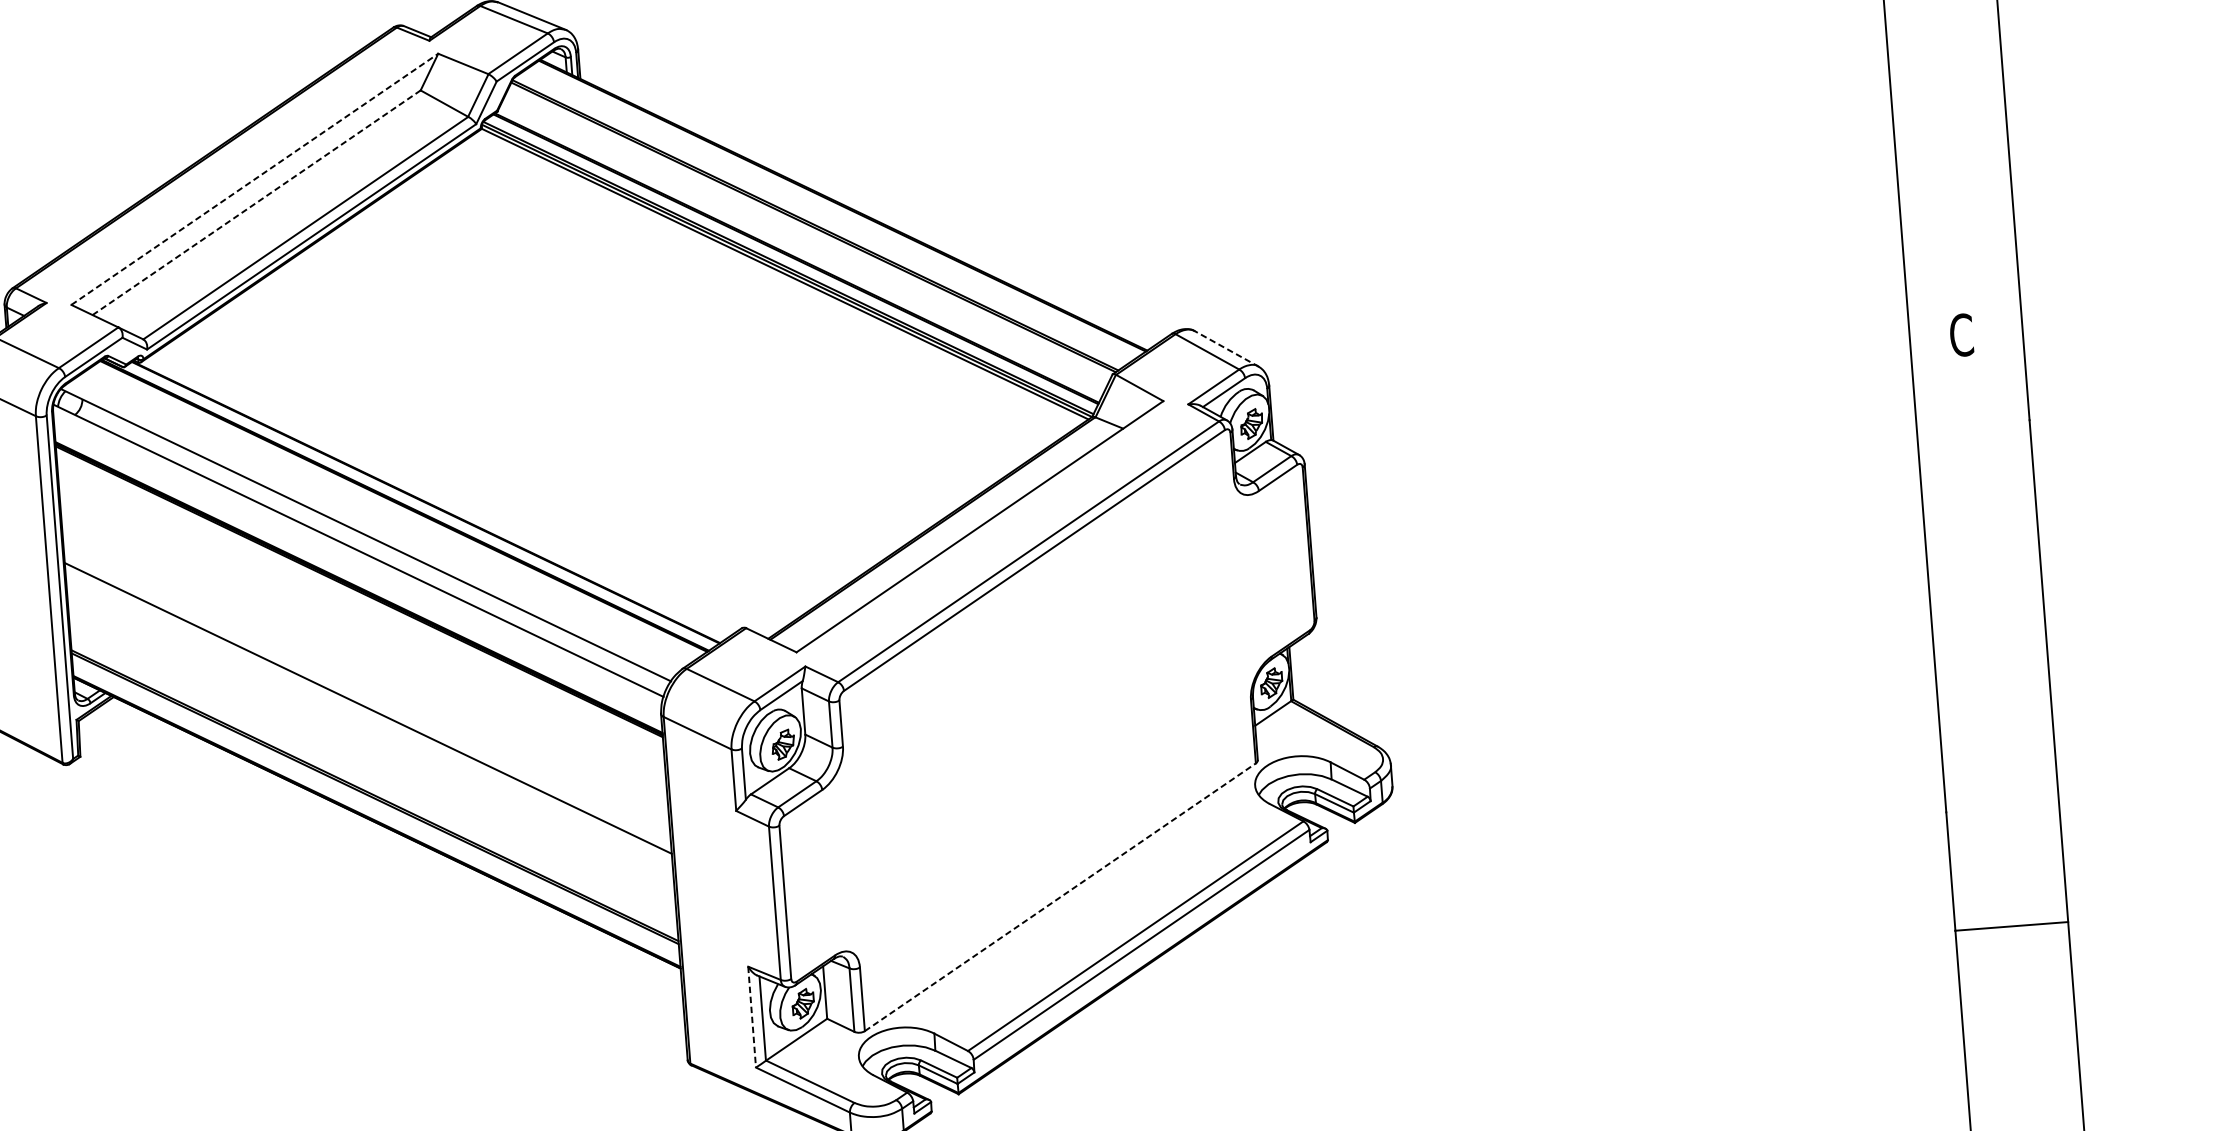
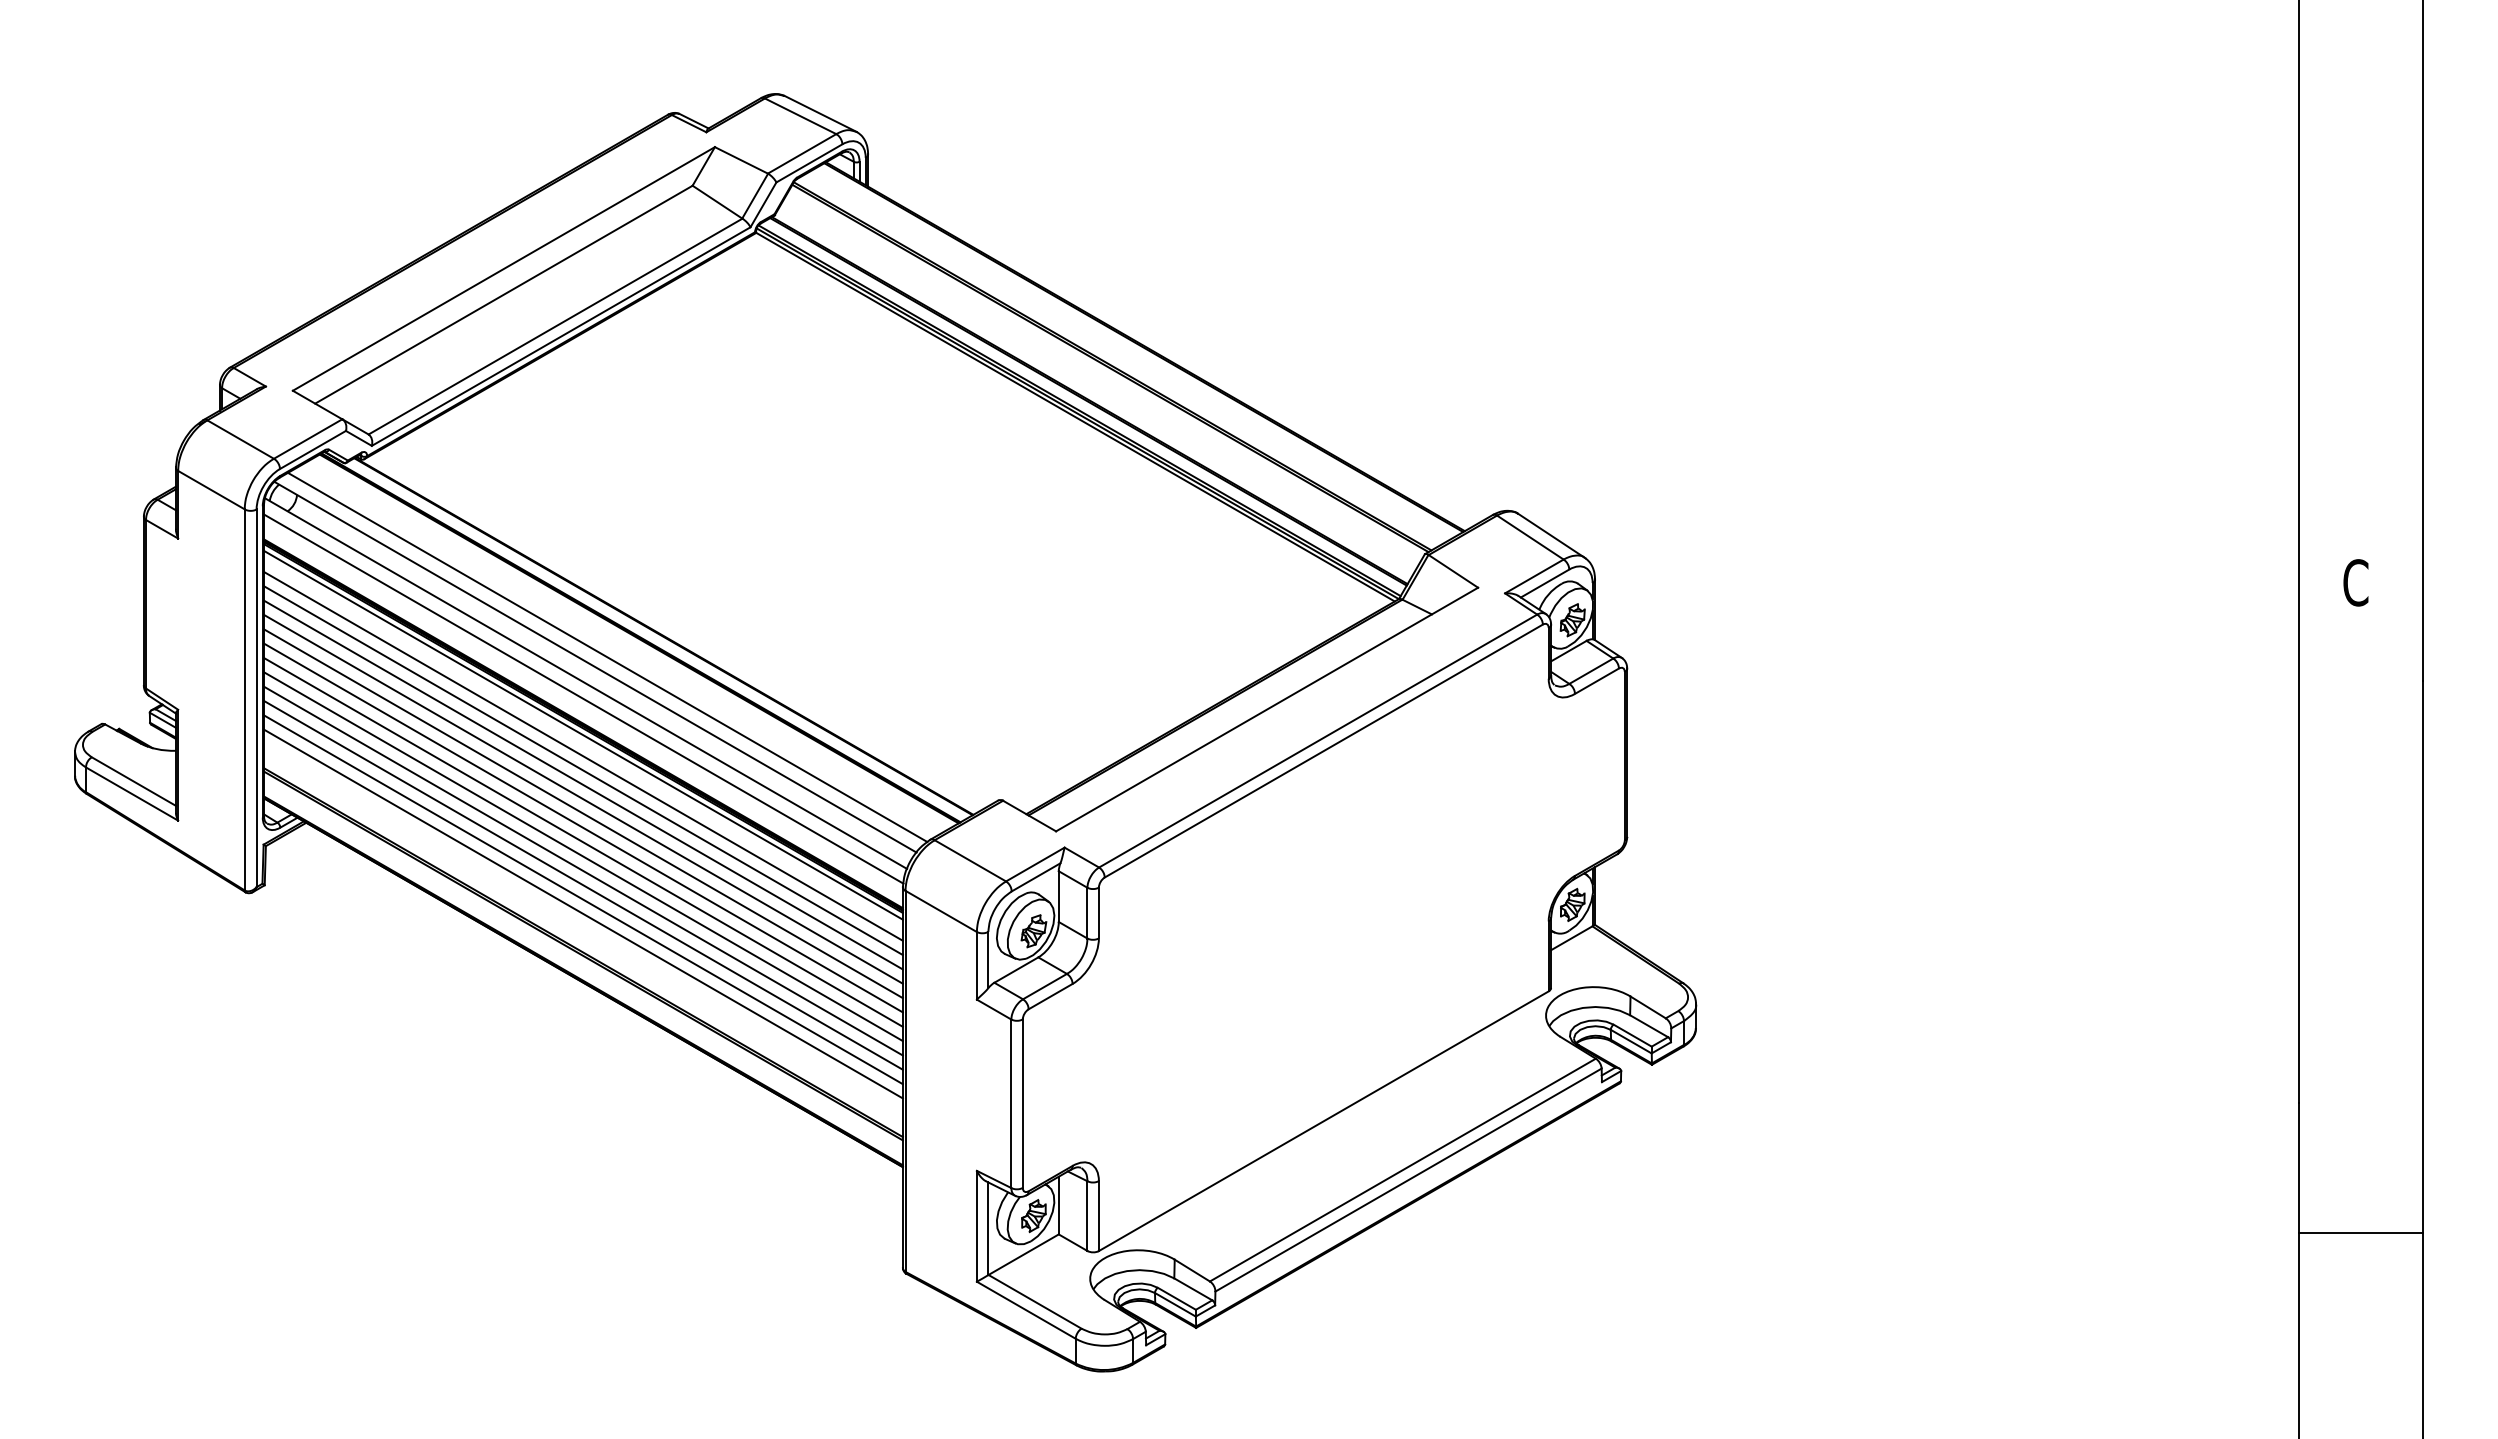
line: (254, 178) -> (503, 268), dashed -> solid
line: (256, 202) -> (503, 294), dashed -> solid
line: (1226, 348) -> (1551, 535), dashed -> solid
line: (376, 525) -> (607, 657), added
line: (357, 564) -> (583, 698), added
line: (358, 597) -> (582, 734), added
line: (360, 616) -> (582, 755), added
line: (361, 630) -> (582, 770), added
line: (362, 642) -> (582, 784), added
line: (363, 655) -> (582, 798), added
line: (364, 669) -> (582, 813), added
line: (365, 681) -> (582, 827), added
line: (366, 695) -> (582, 842), added
line: (368, 721) -> (582, 870), added
line: (369, 733) -> (582, 884), added
line: (370, 747) -> (582, 899), added
line: (371, 760) -> (582, 913), added
line: (1060, 897) -> (1323, 1121), dashed -> solid
line: (751, 1017) -> (976, 1226), dashed -> solid

